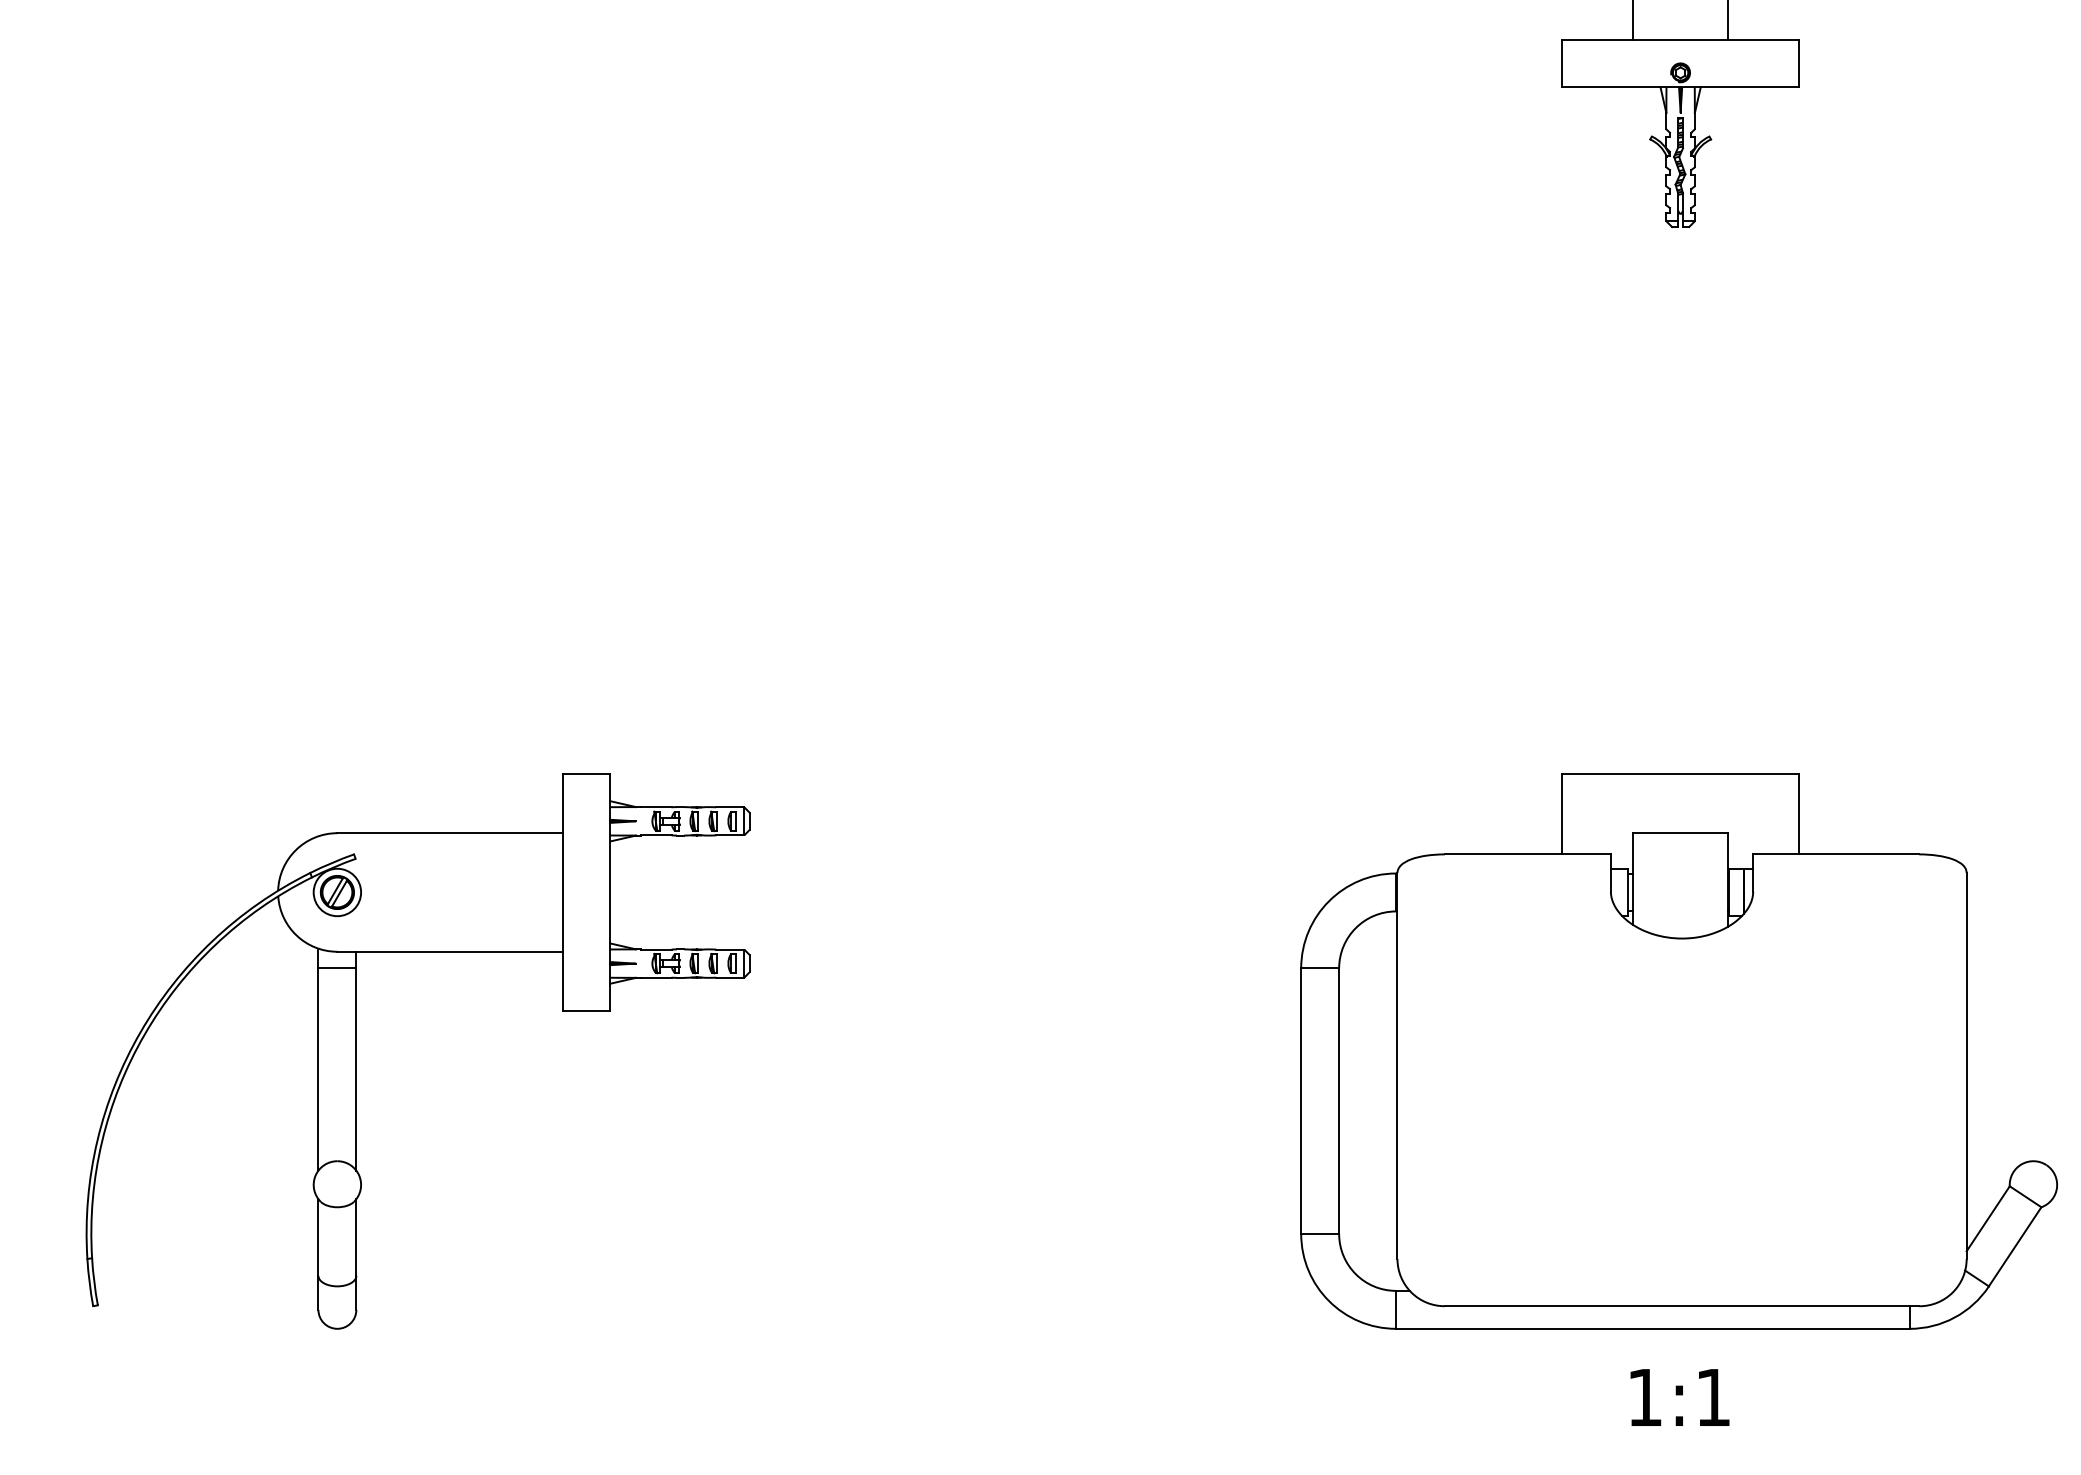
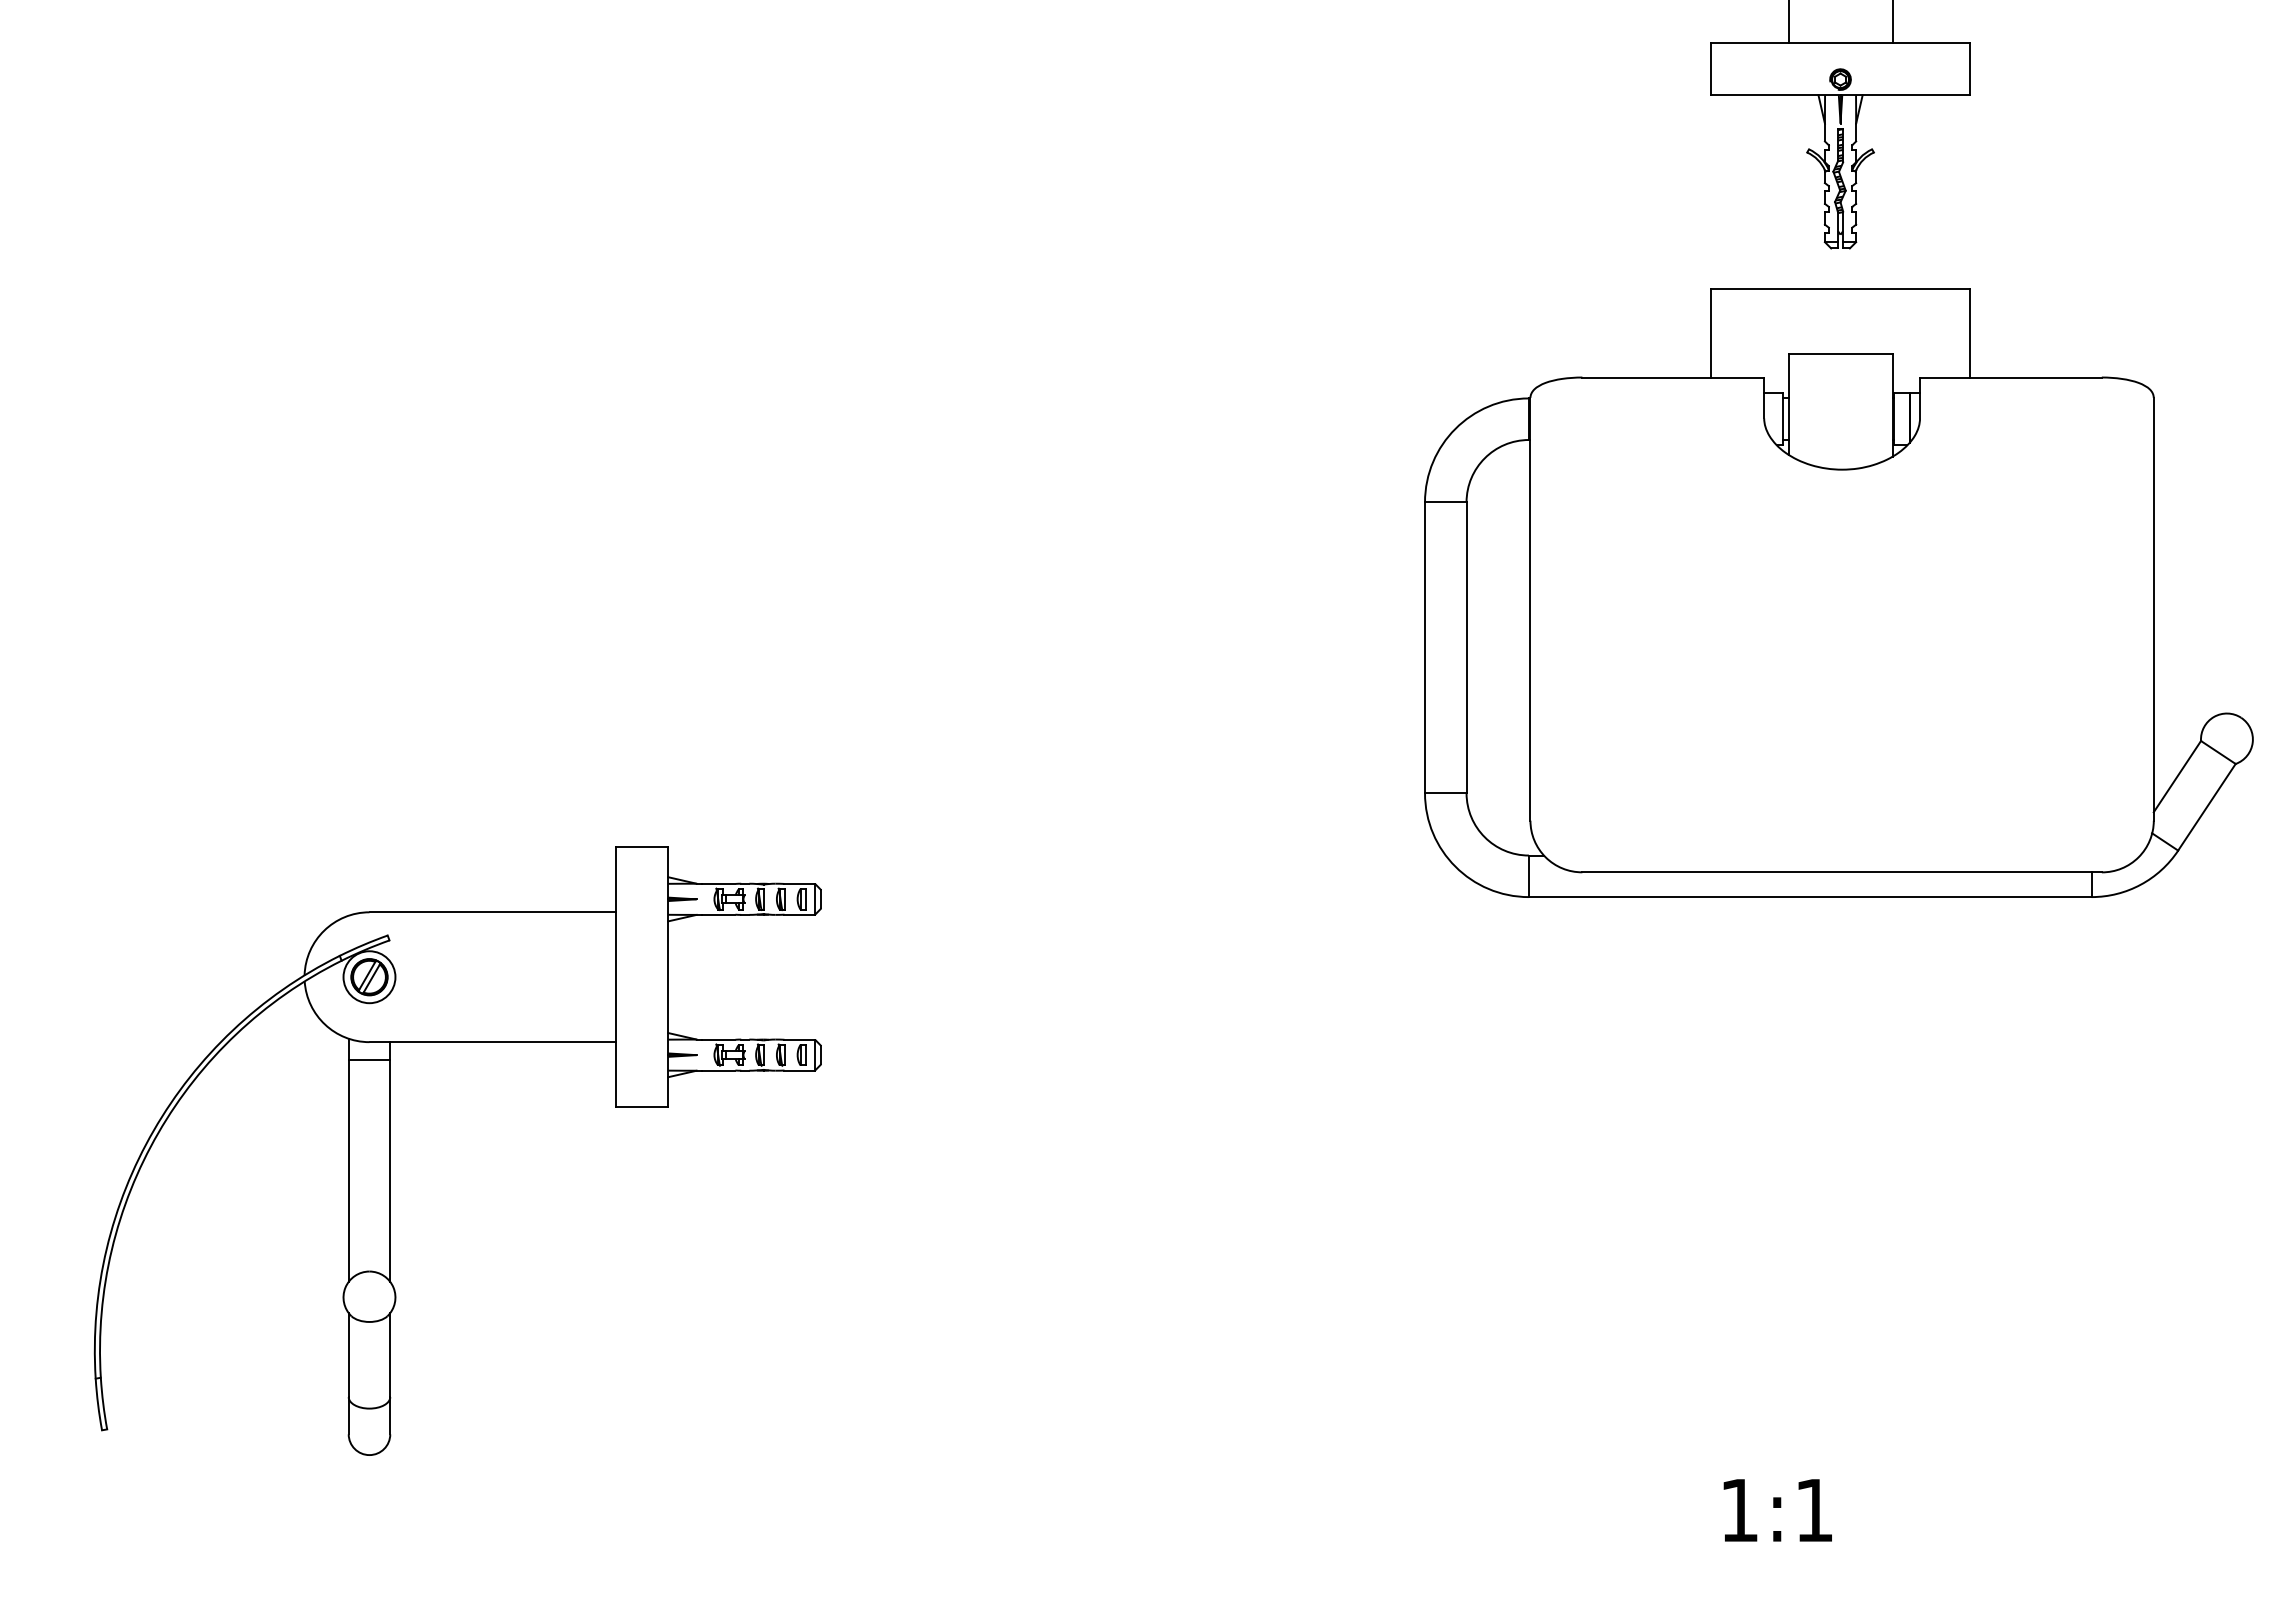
part: (1678, 1050) -> (1838, 592), moved
text: (1679, 1397) -> (1777, 1510), moved

